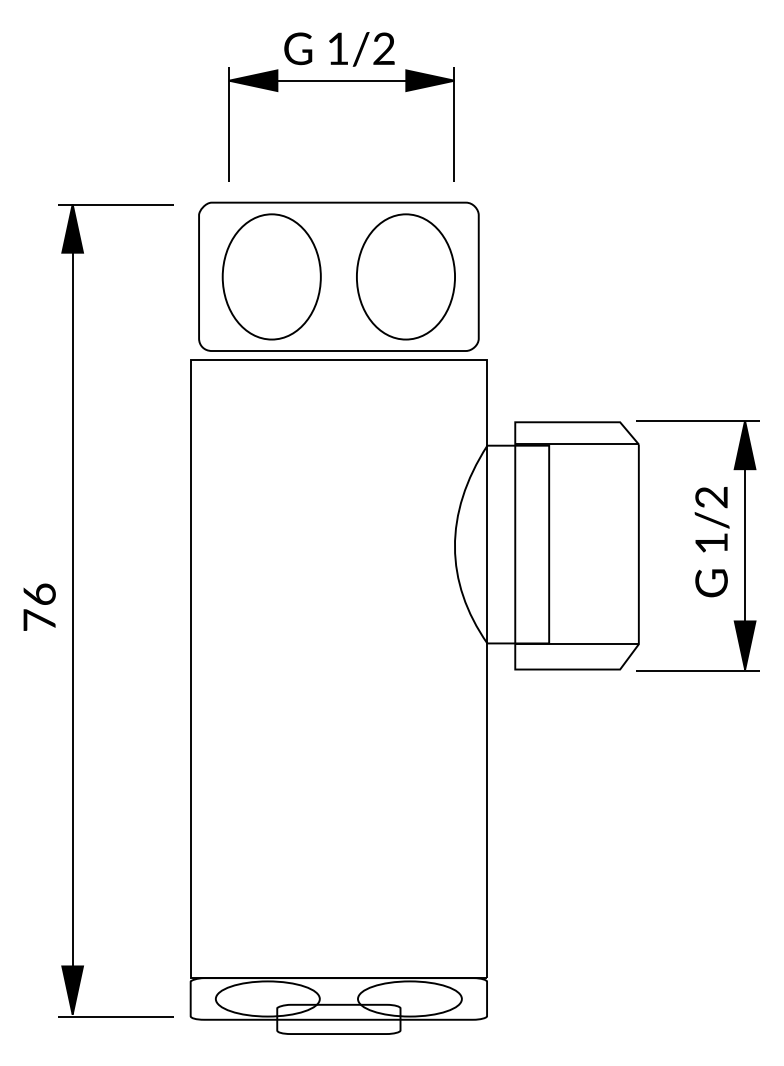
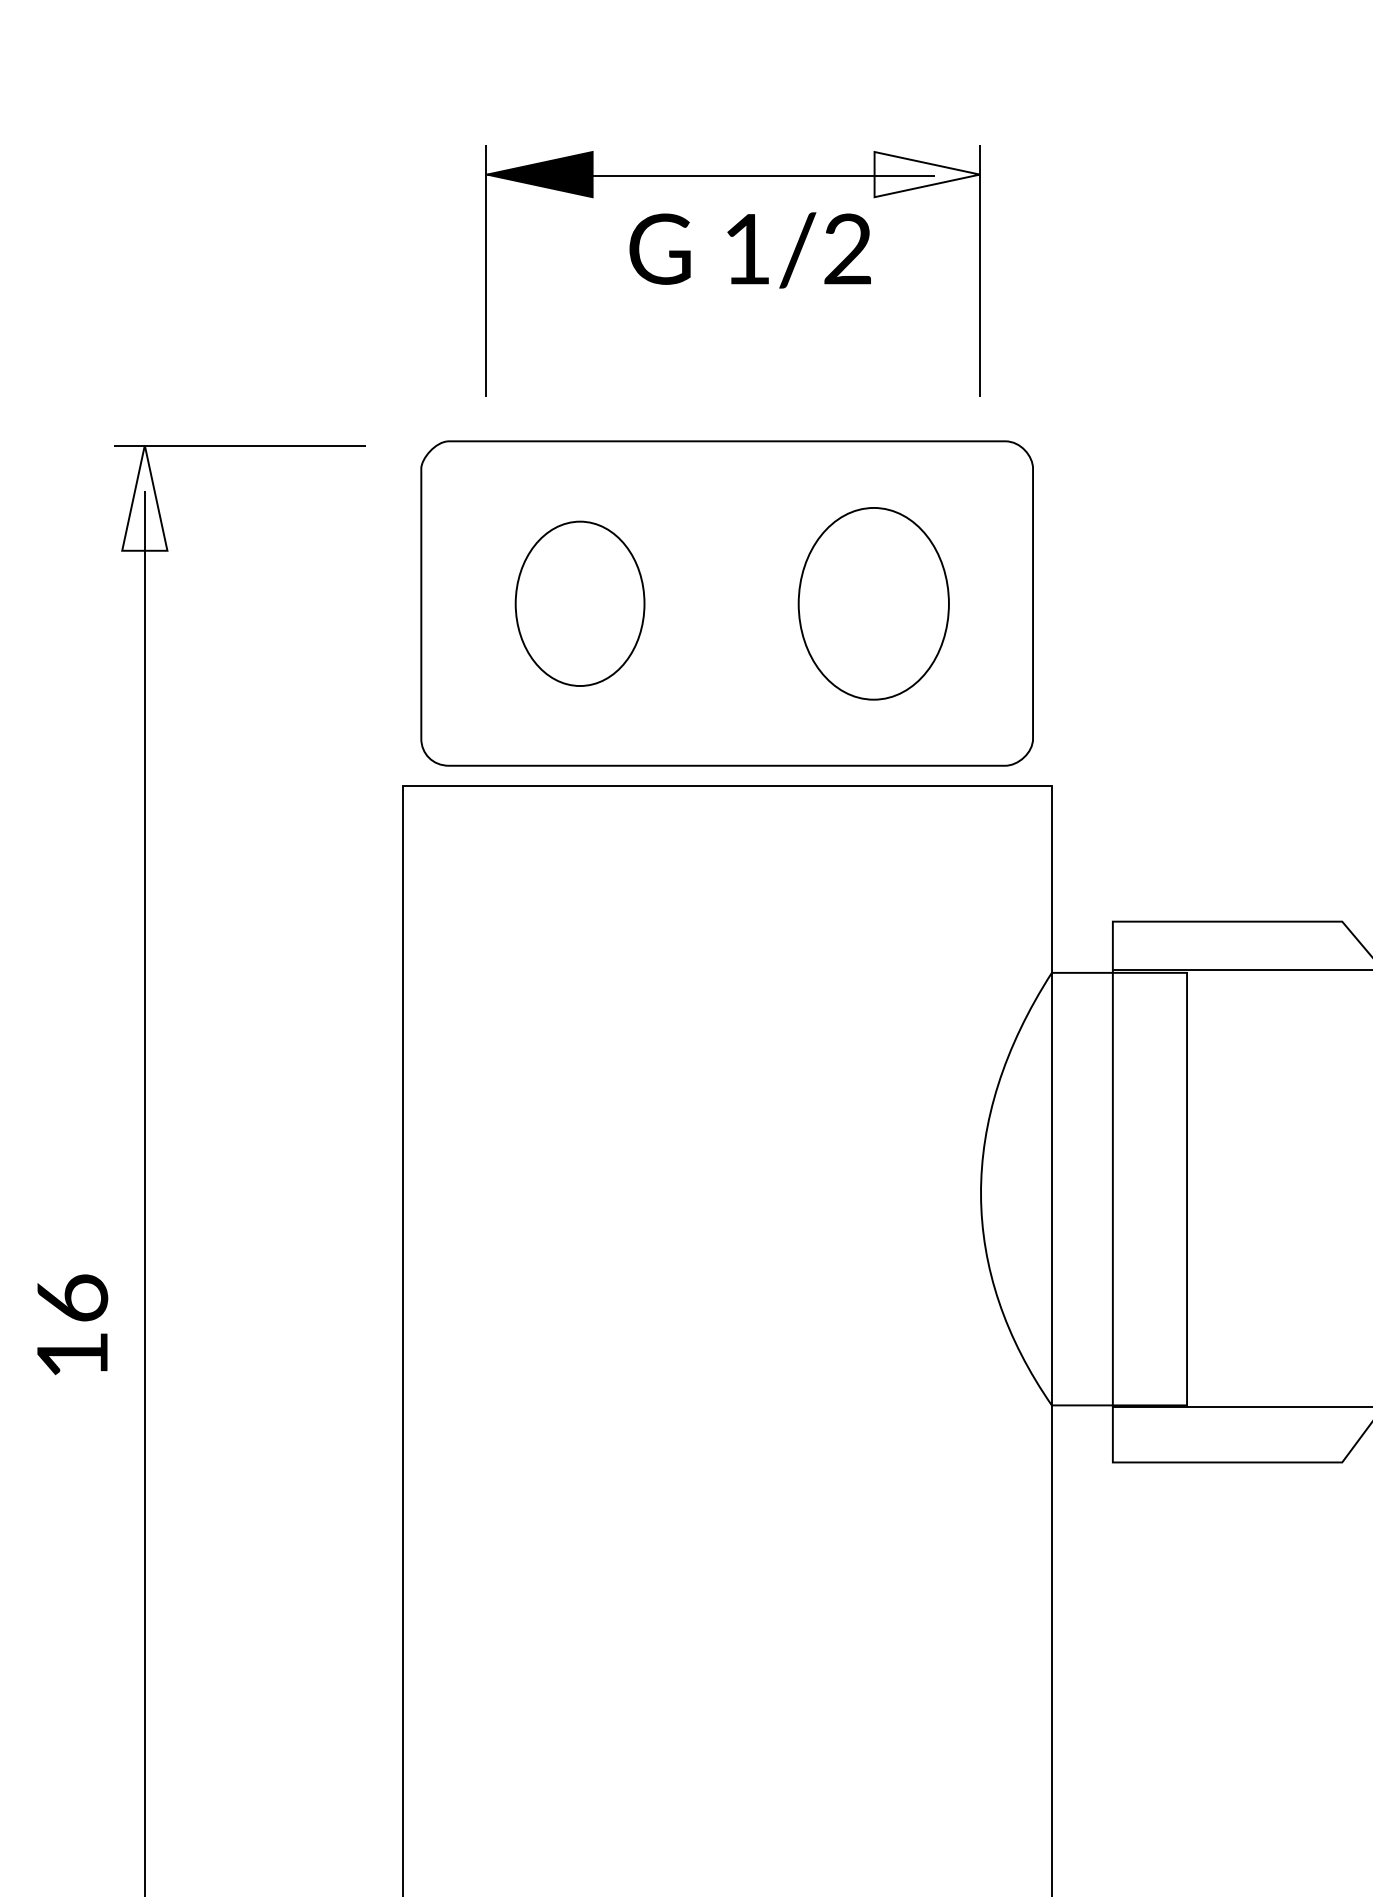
text: (339, 49) -> (750, 250), moved
fill: (430, 80) -> (927, 174), removed
fill: (72, 228) -> (144, 497), removed
part: (271, 276) -> (579, 602), size x0.6
part: (405, 276) -> (872, 602), size x0.7
text: (39, 619) -> (72, 1353), 76 -> 16

